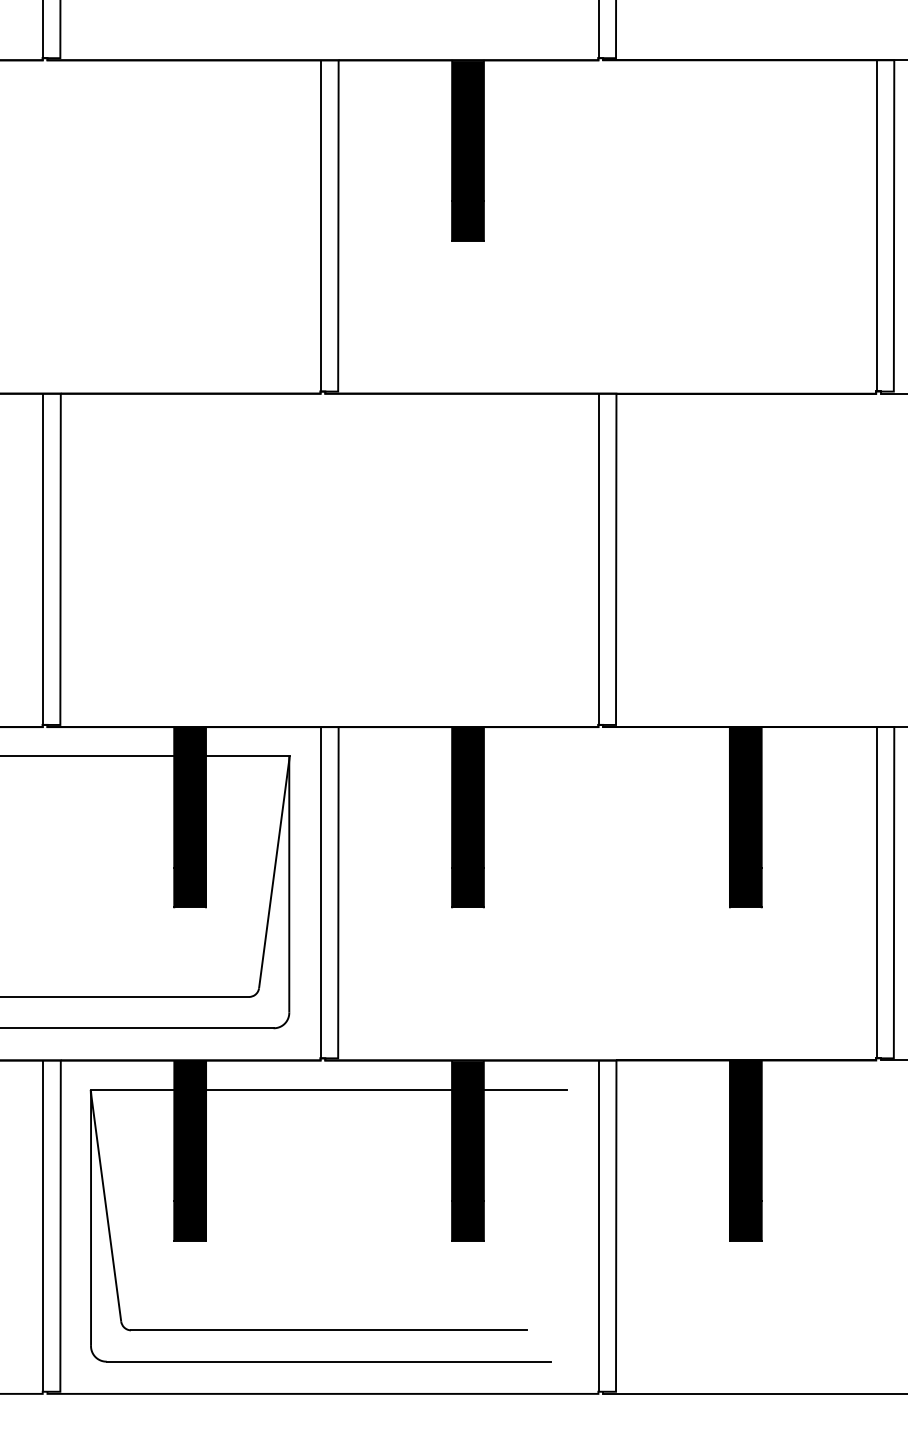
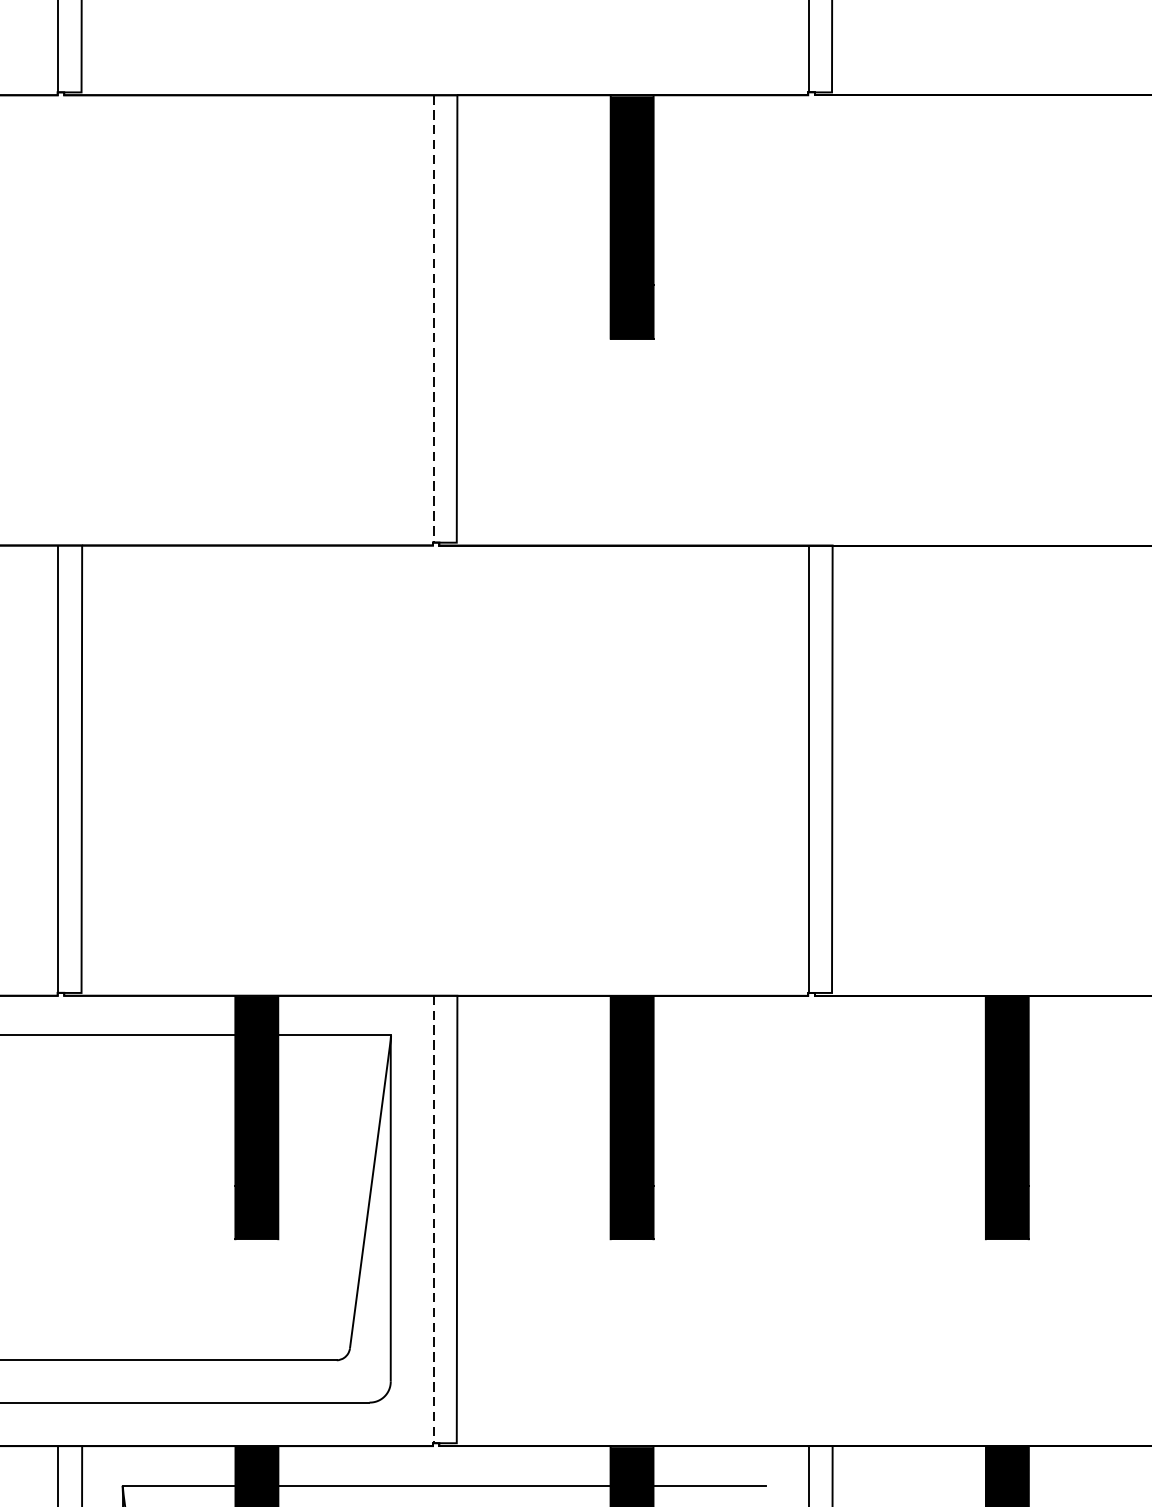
line: (320, 225) -> (432, 318), solid -> dashed
line: (320, 892) -> (432, 1219), solid -> dashed

